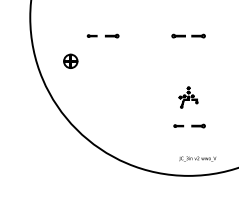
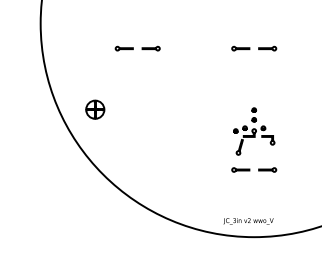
part: (91, 36) -> (123, 48), size x1.43
part: (70, 61) -> (95, 109), moved
part: (188, 97) -> (254, 131), size x1.67
part: (178, 125) -> (240, 169), size x1.43
text: (197, 159) -> (248, 221), moved

